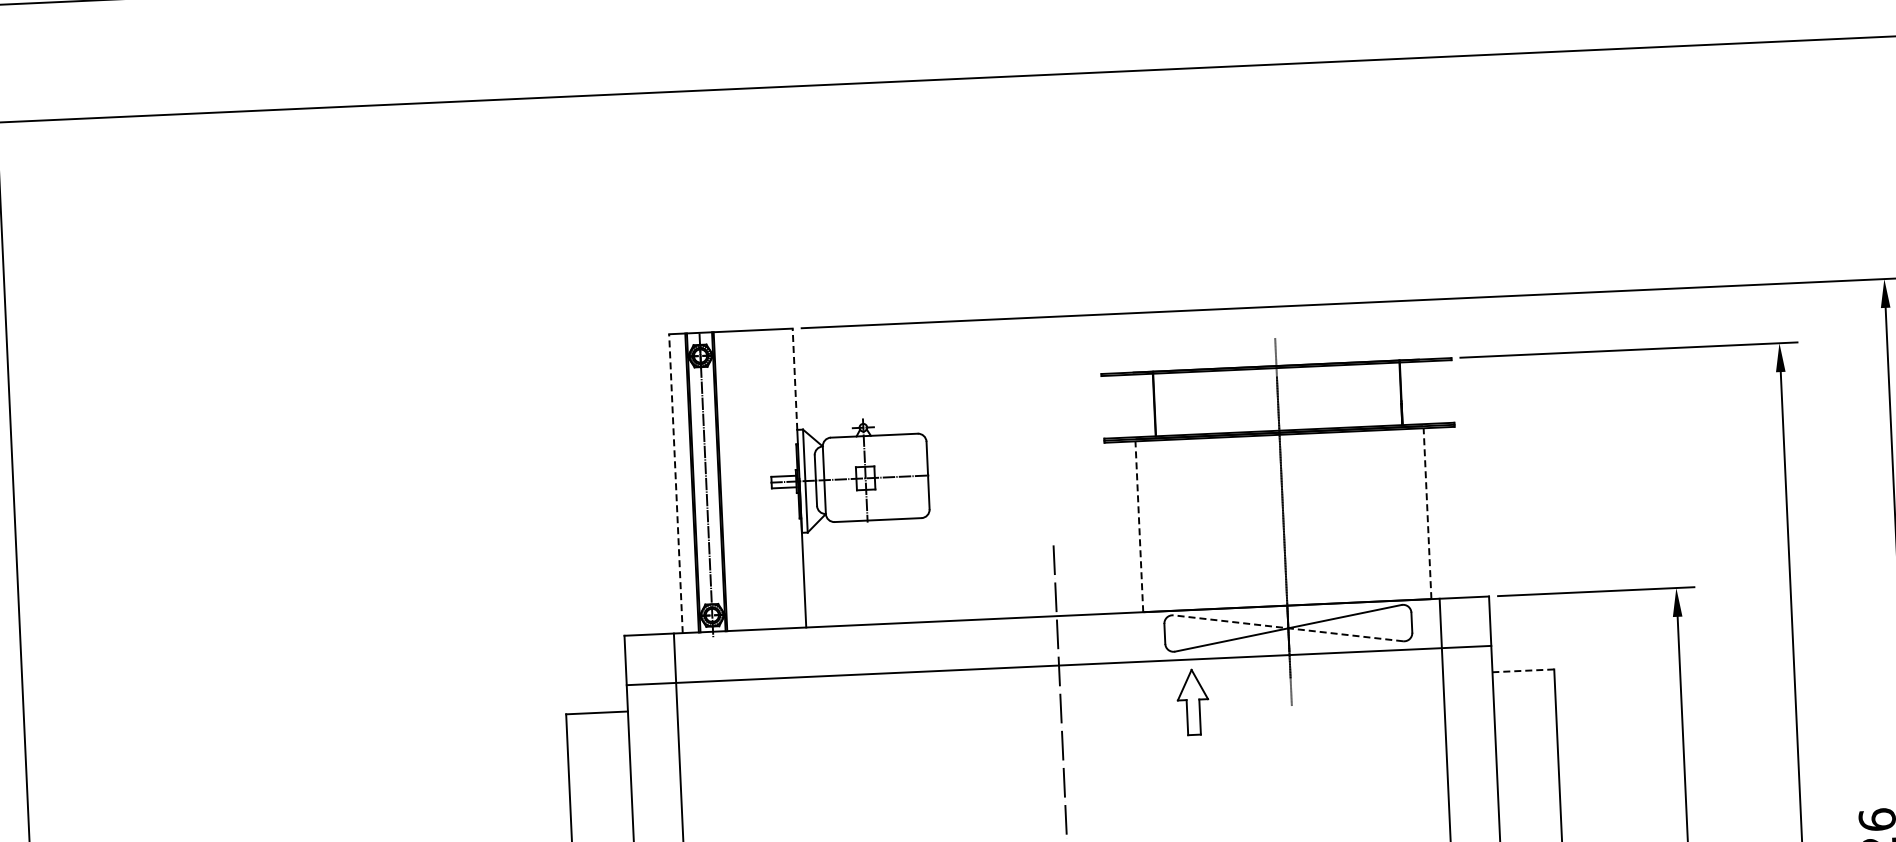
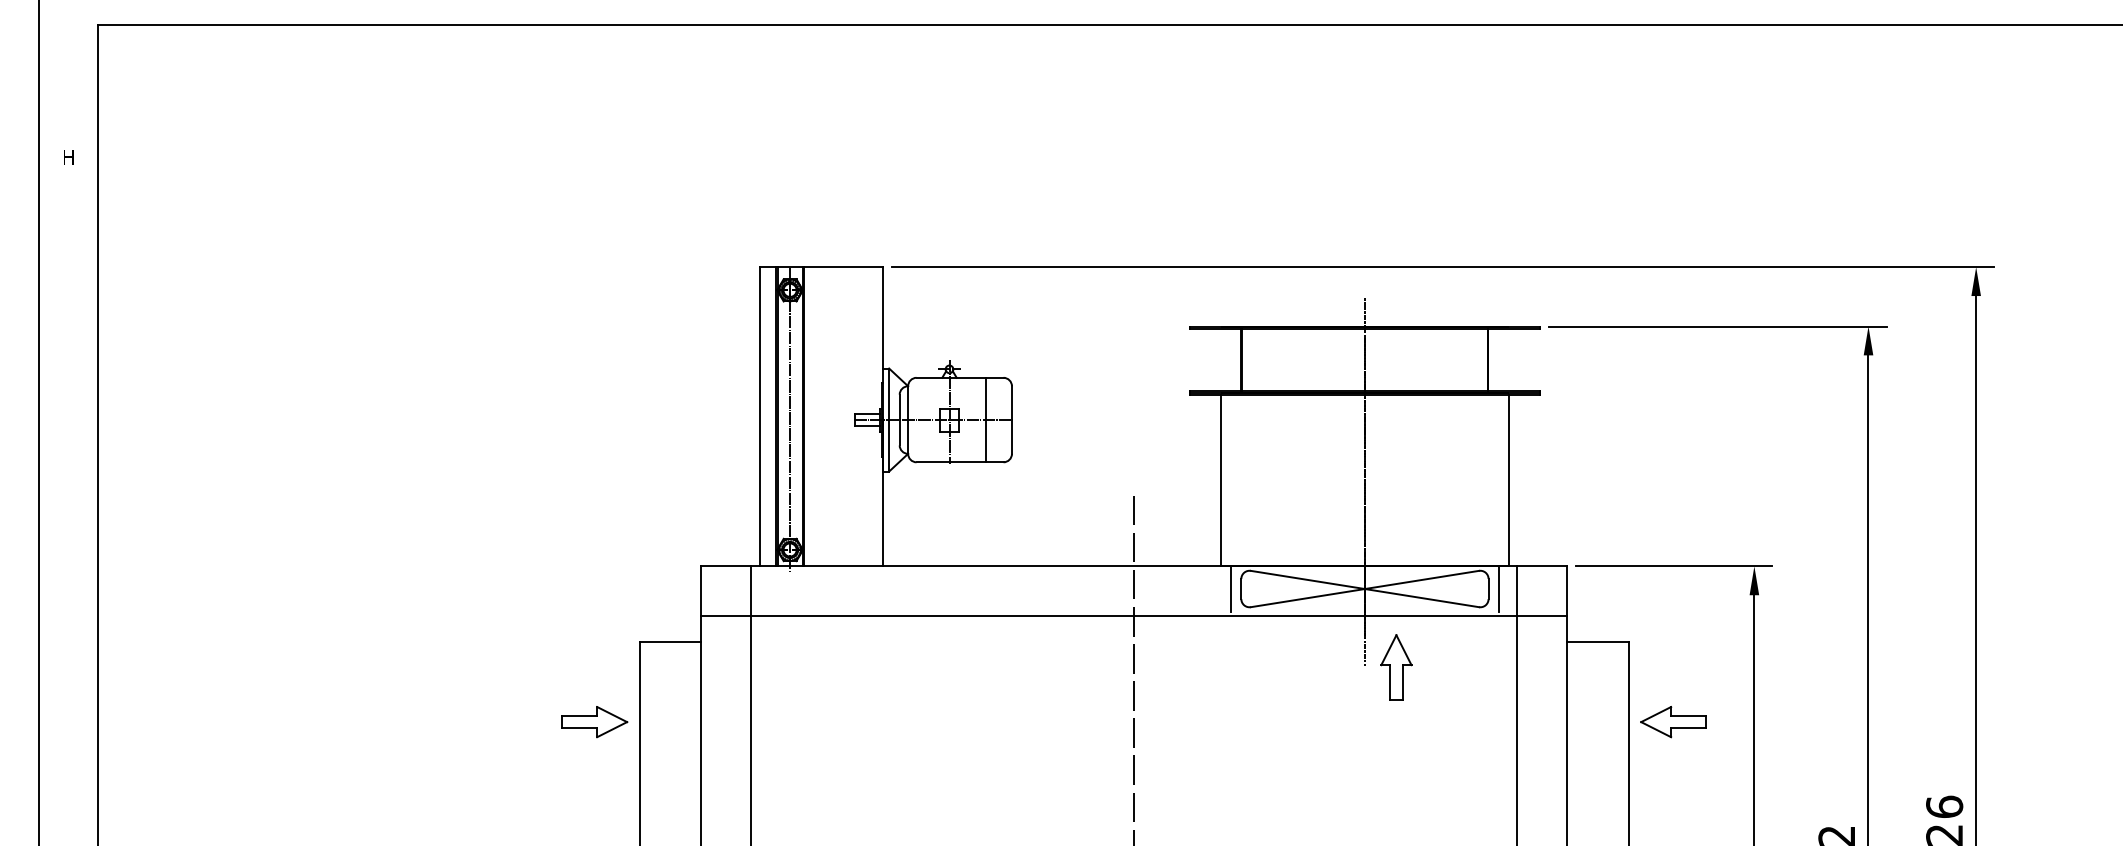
line: (795, 378) -> (883, 317), dashed -> solid
line: (901, 476) -> (985, 419), added
line: (675, 483) -> (759, 416), dashed -> solid
line: (1427, 513) -> (1509, 480), dashed -> solid
line: (1139, 526) -> (1220, 480), dashed -> solid
line: (1421, 621) -> (1498, 588), added
line: (1287, 628) -> (1364, 589), dashed -> solid
line: (1155, 633) -> (1231, 588), added
line: (1523, 671) -> (1597, 642), dashed -> solid
part: (1193, 702) -> (1396, 667), moved
part: (1602, 747) -> (1673, 722), added
part: (524, 796) -> (594, 722), added

